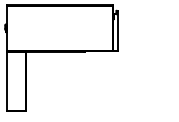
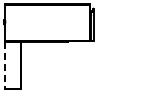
line: (7, 81) -> (5, 65), solid -> dashed

